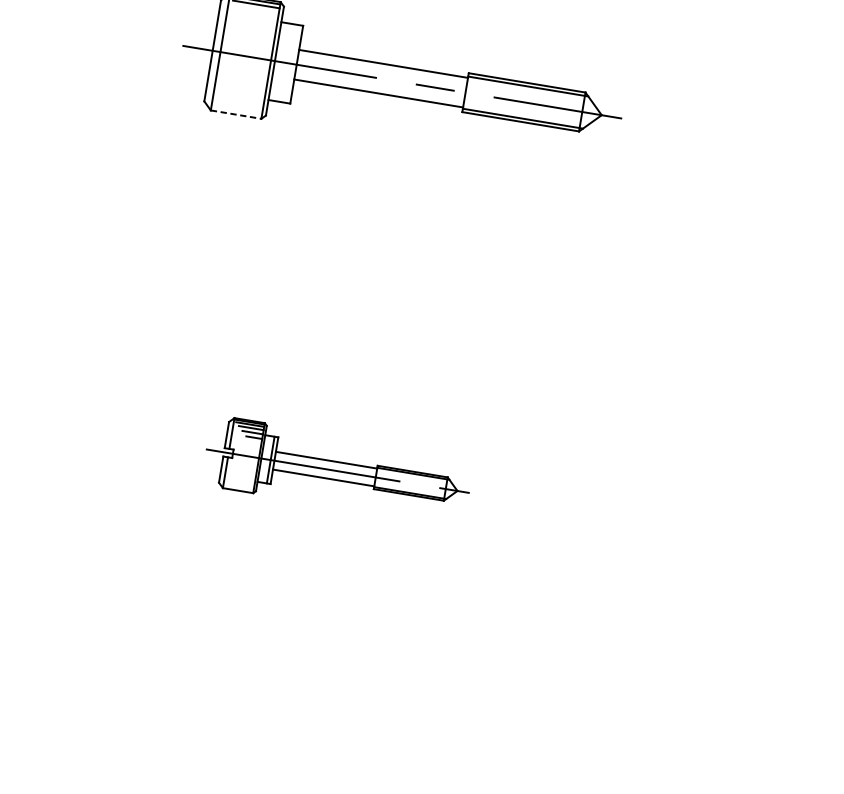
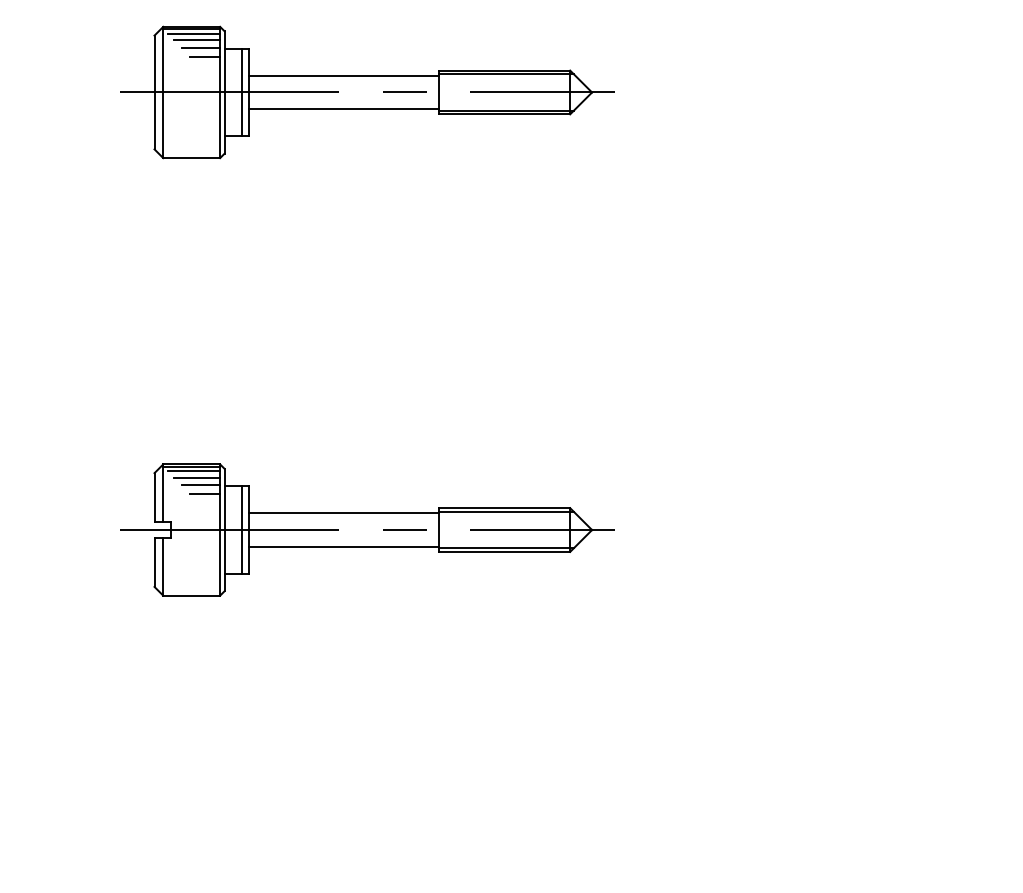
line: (257, 9) -> (196, 39), added
line: (260, 17) -> (200, 47), added
line: (263, 26) -> (205, 56), added
line: (290, 63) -> (242, 92), added
line: (236, 115) -> (192, 158), dashed -> solid
part: (337, 470) -> (367, 529), size x1.67

